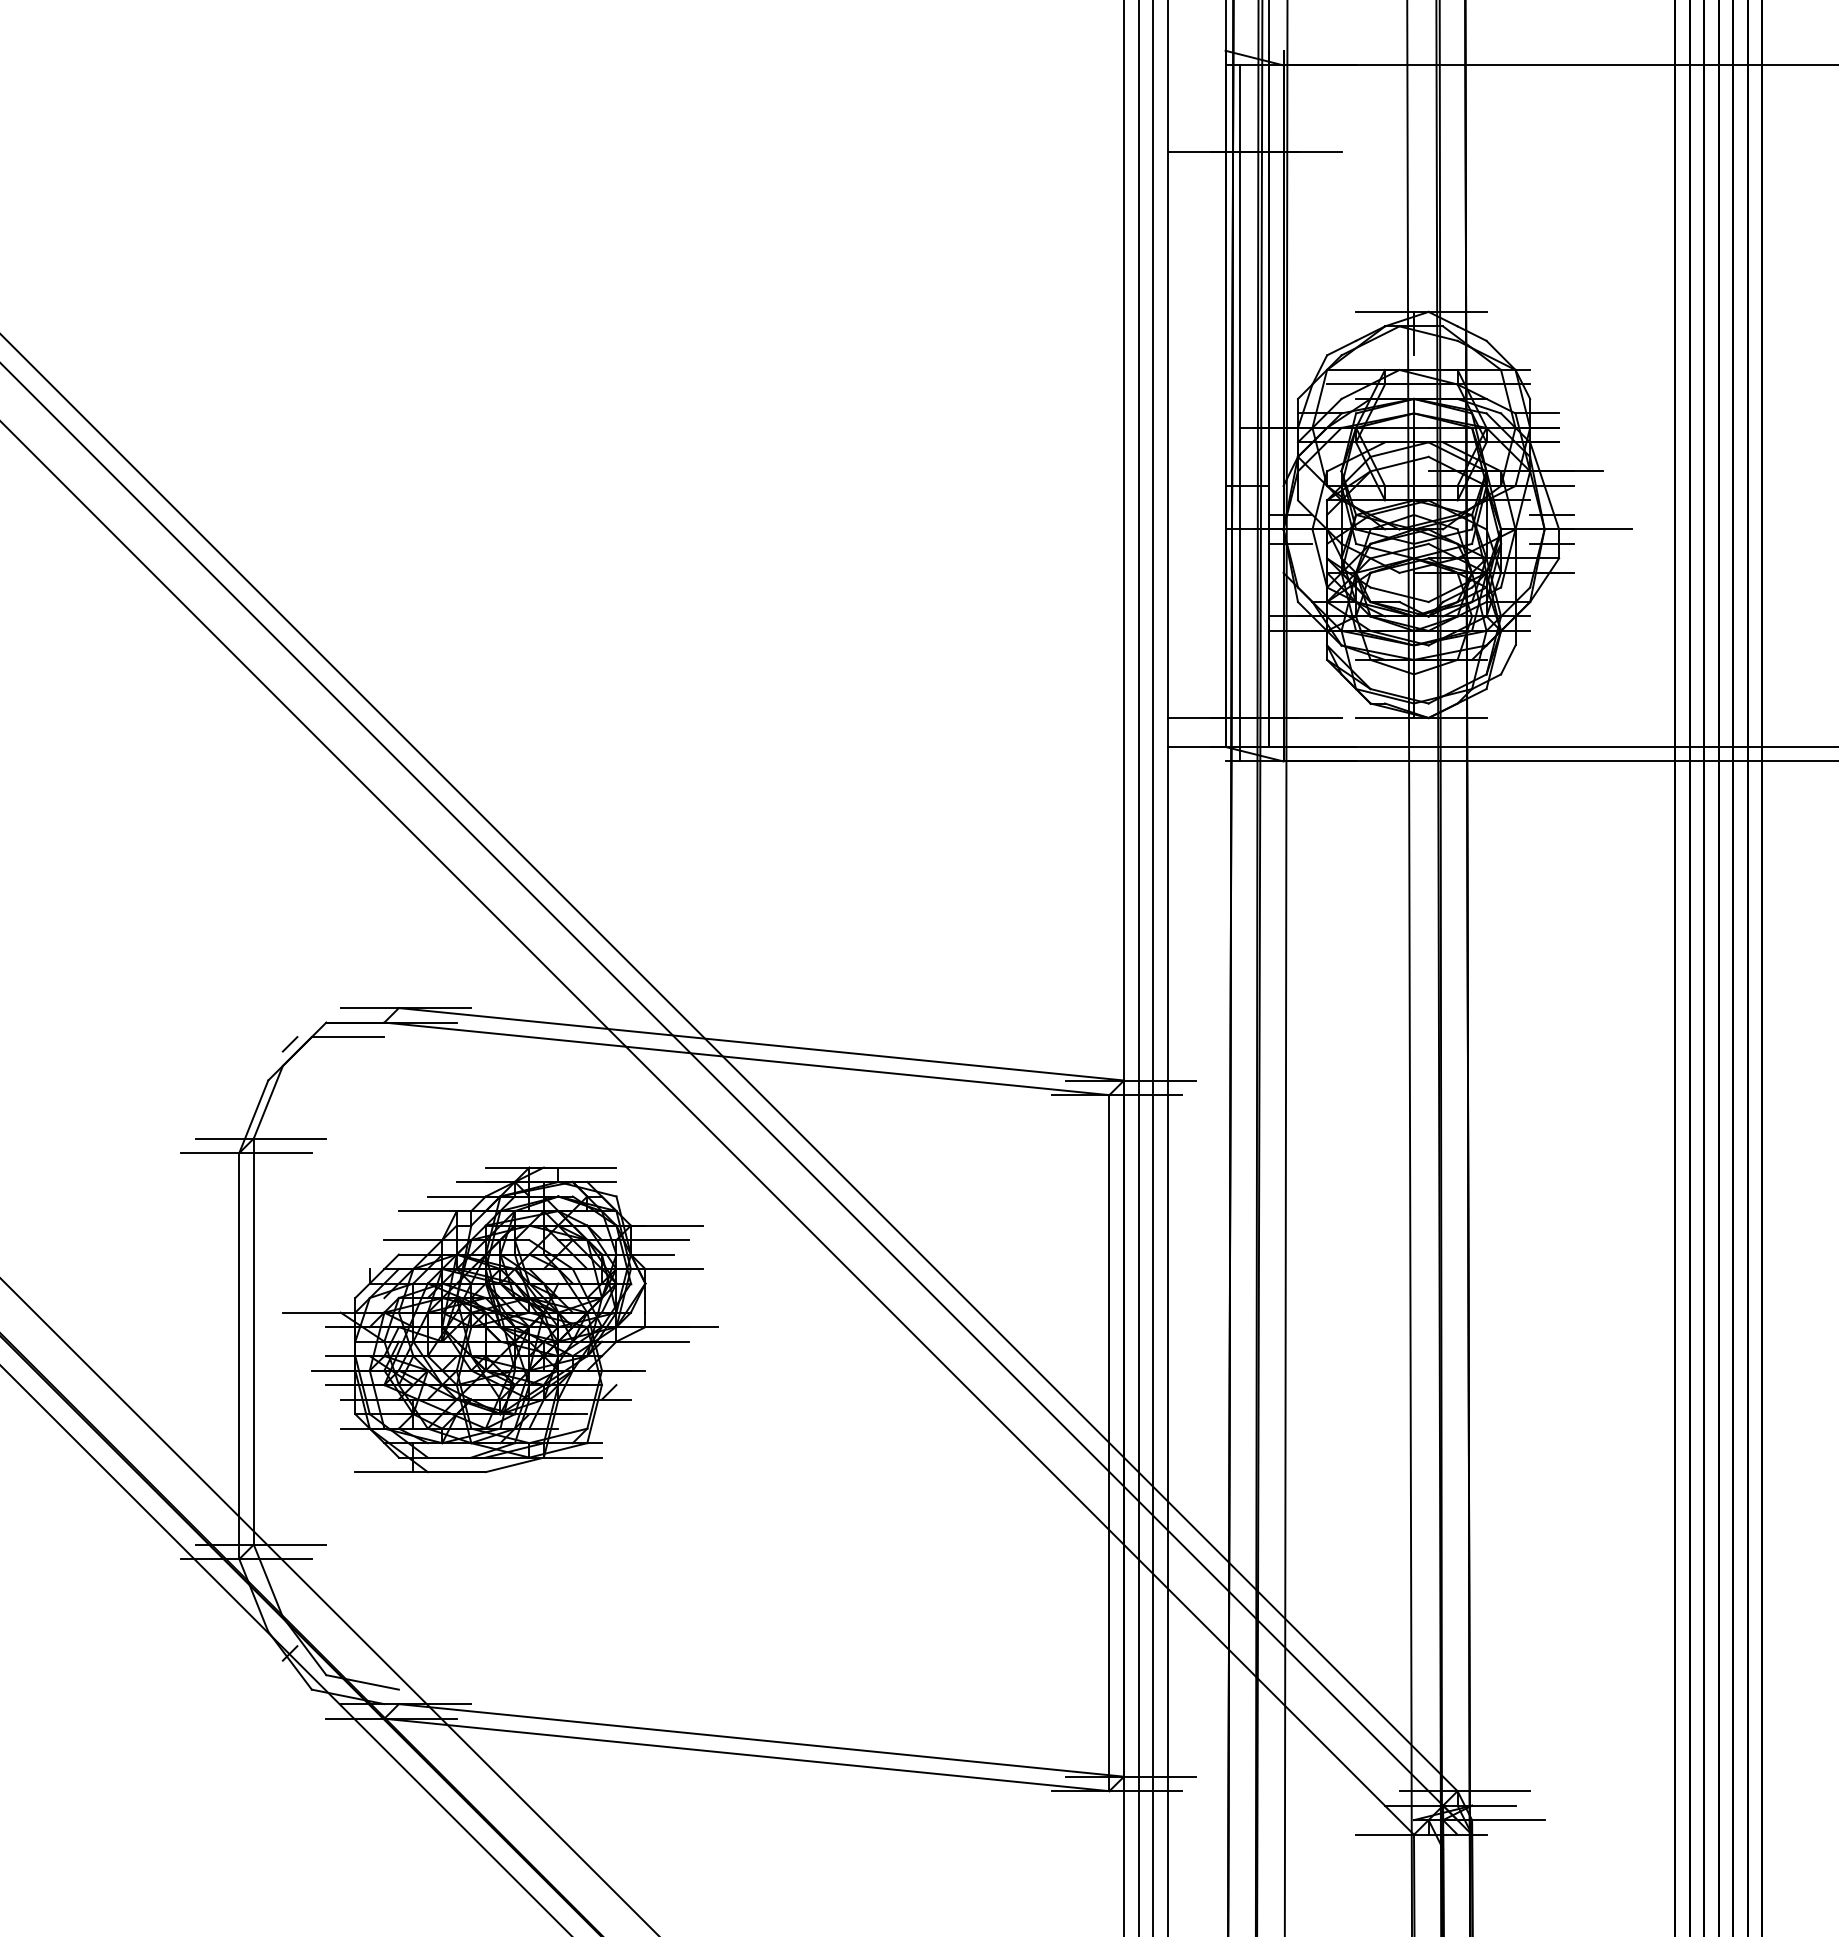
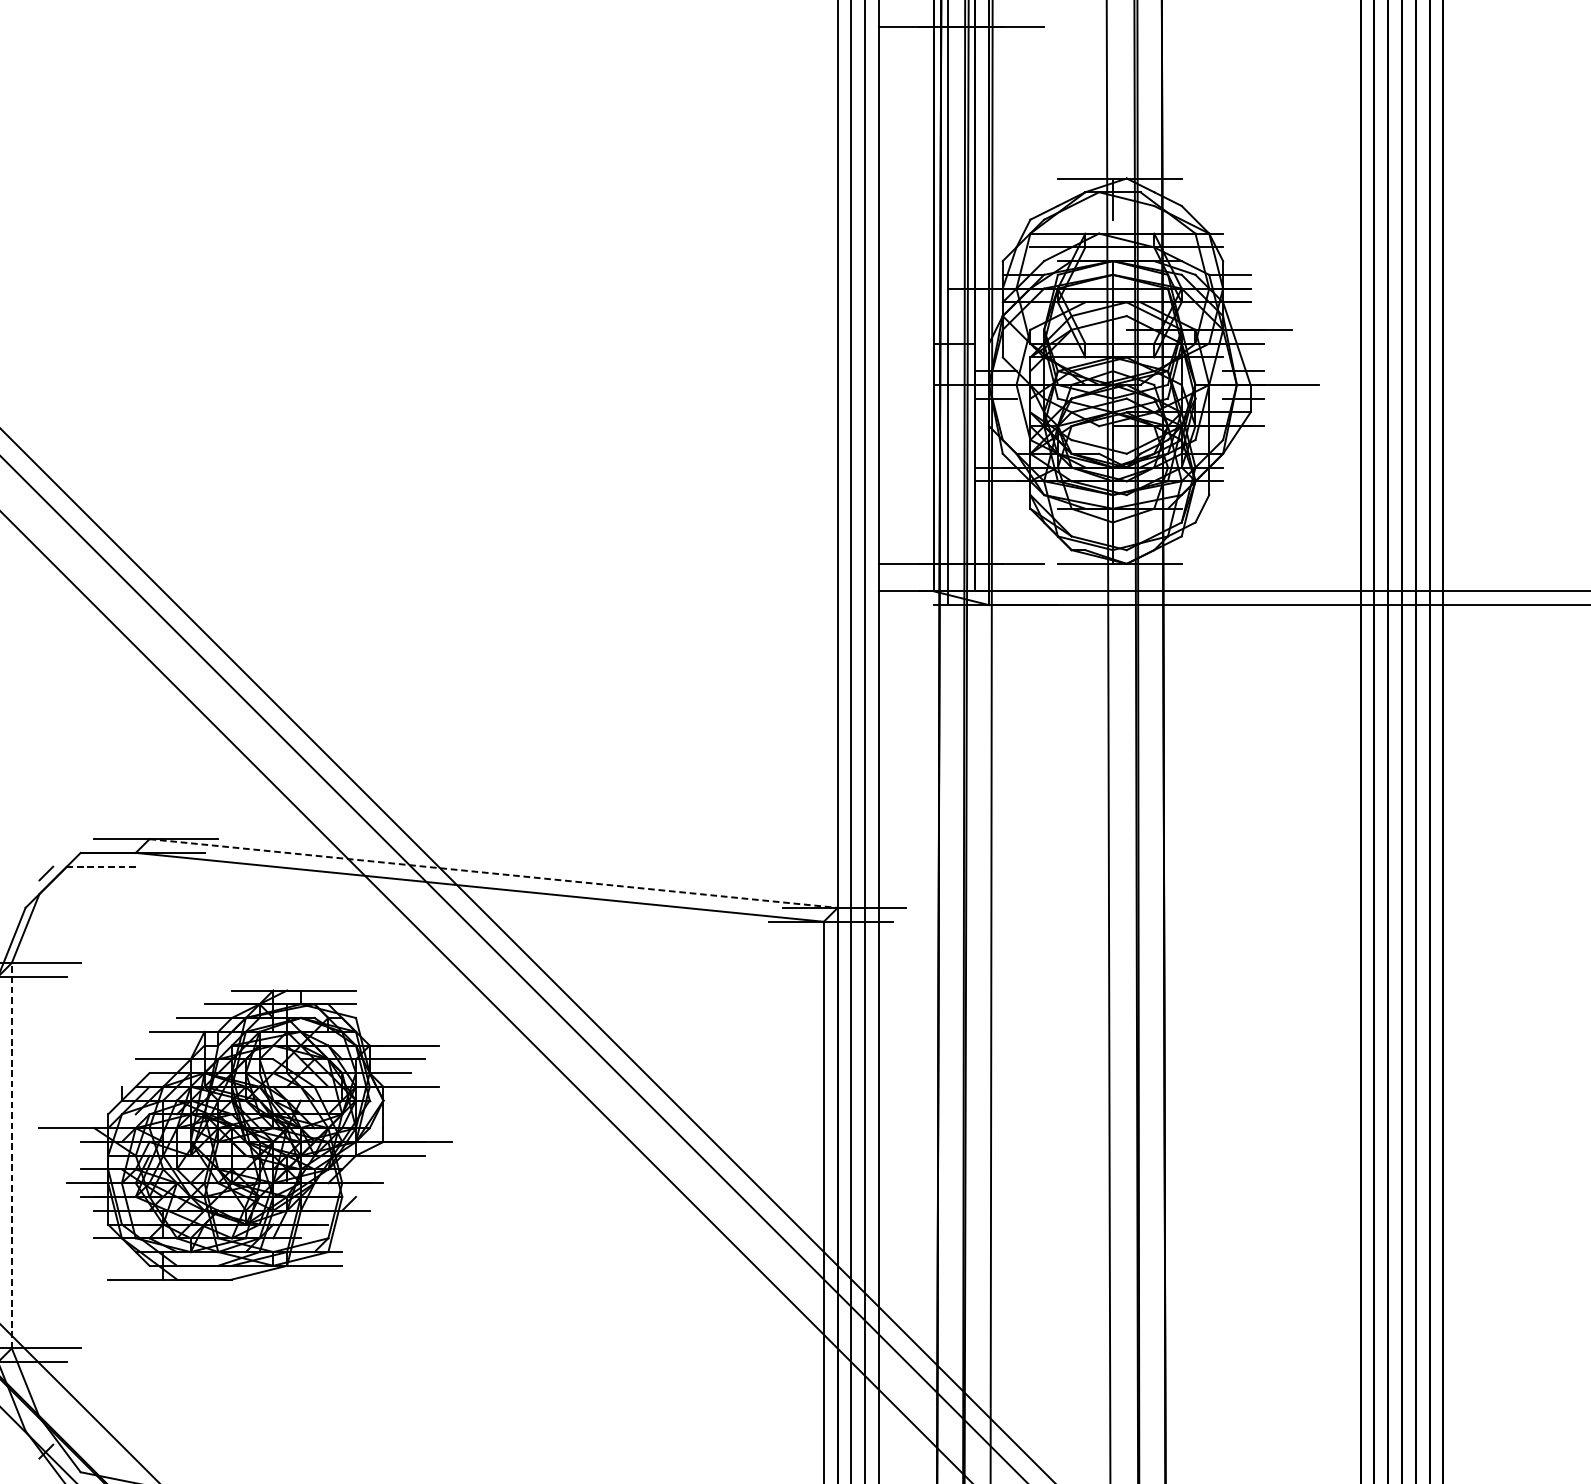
line: (347, 1037) -> (100, 867), solid -> dashed
line: (761, 1044) -> (493, 873), solid -> dashed
line: (253, 1341) -> (11, 1155), solid -> dashed

